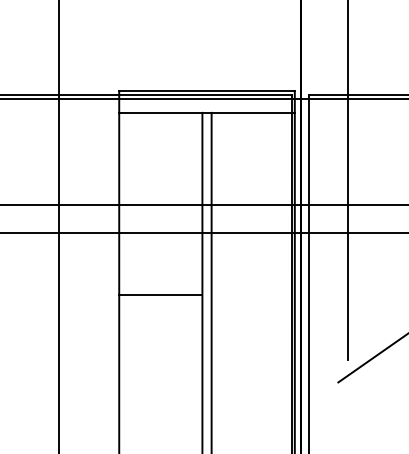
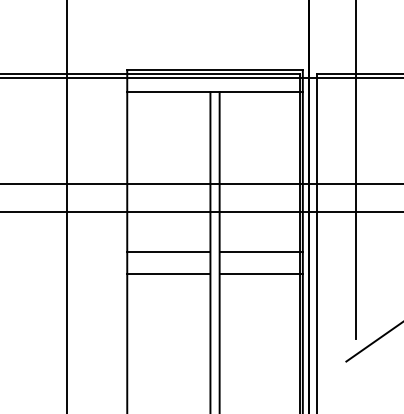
line: (160, 273) -> (168, 252), added
line: (252, 273) -> (260, 252), added
line: (252, 295) -> (260, 274), added

